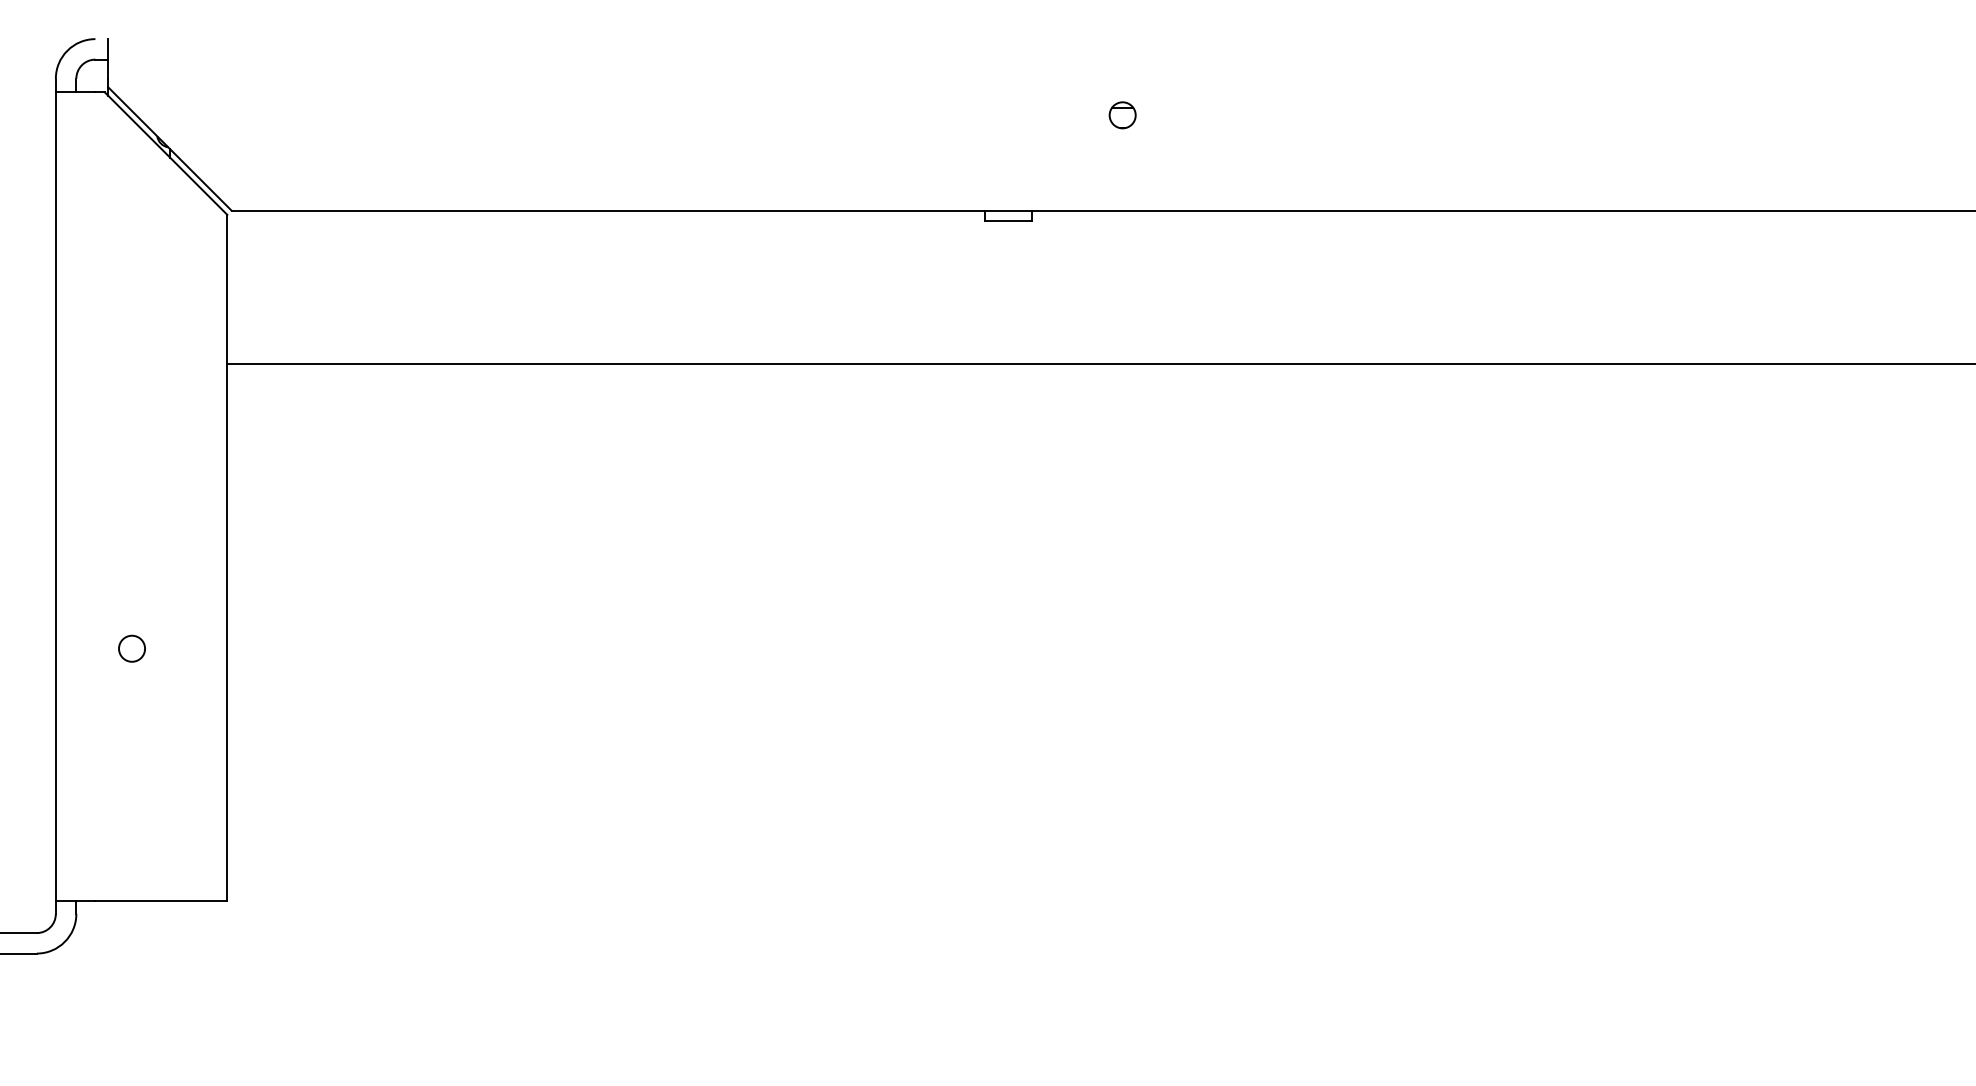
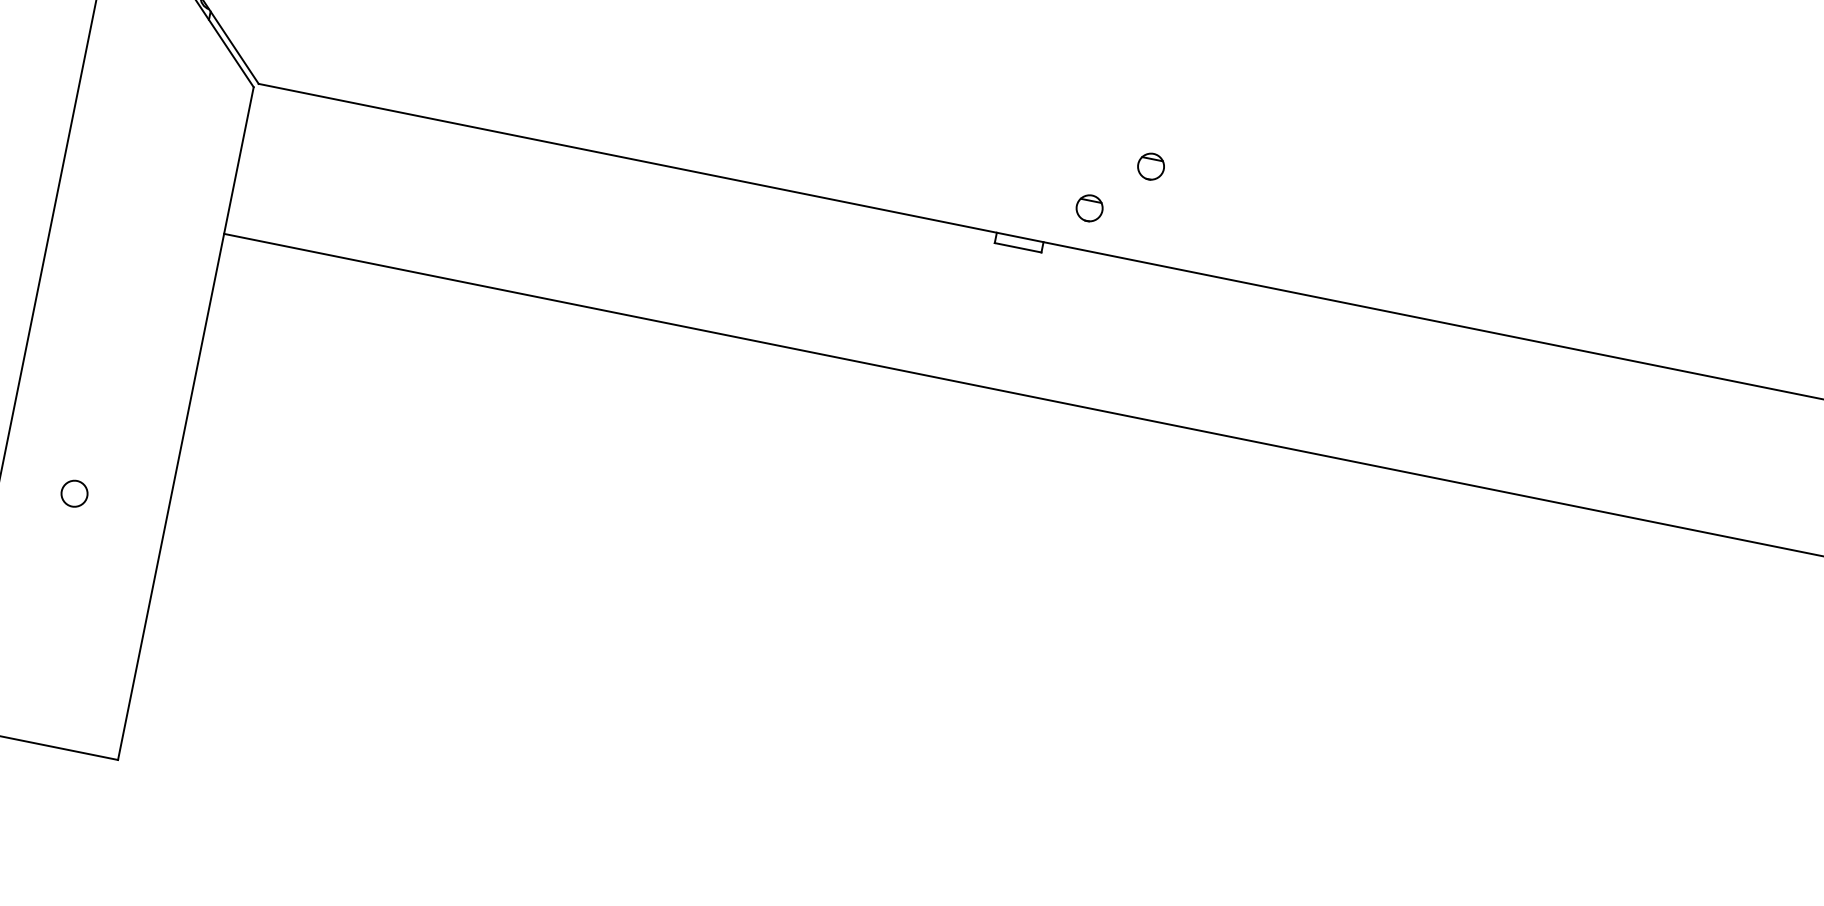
part: (1070, 168) -> (1089, 208), added

